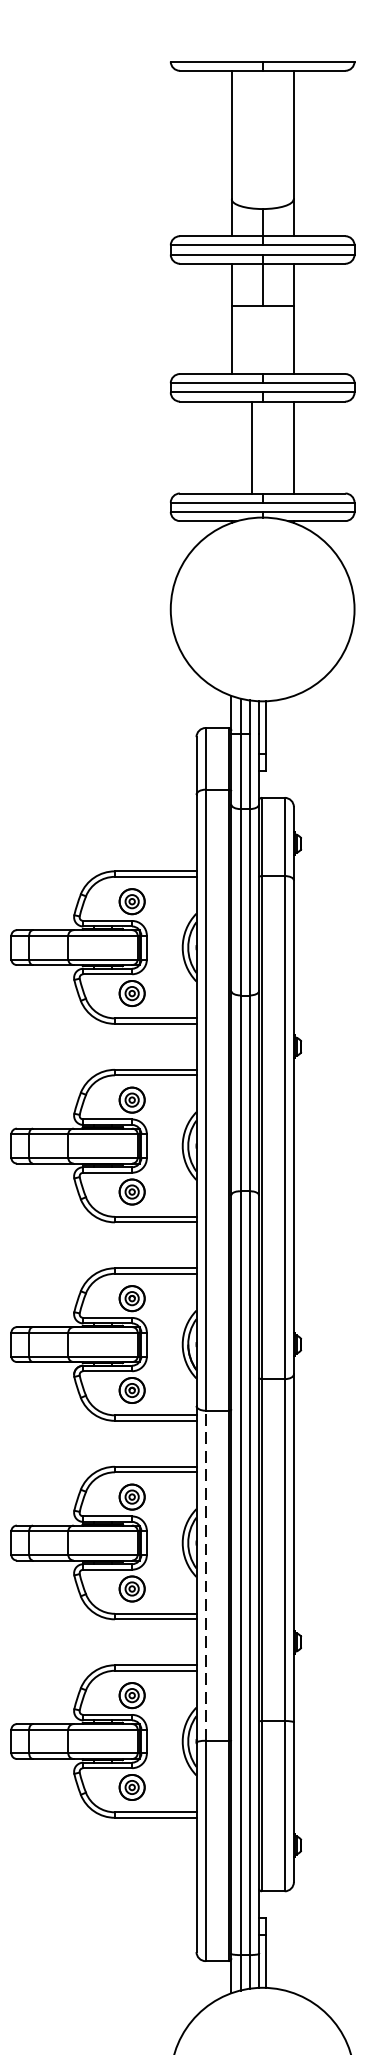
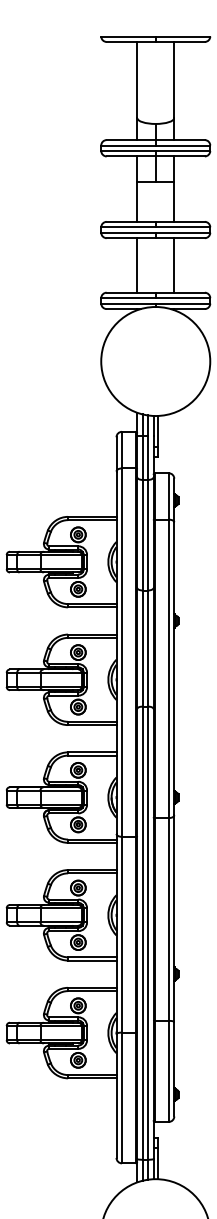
line: (252, 447) -> (137, 265), moved
line: (204, 1575) -> (121, 934), dashed -> solid

